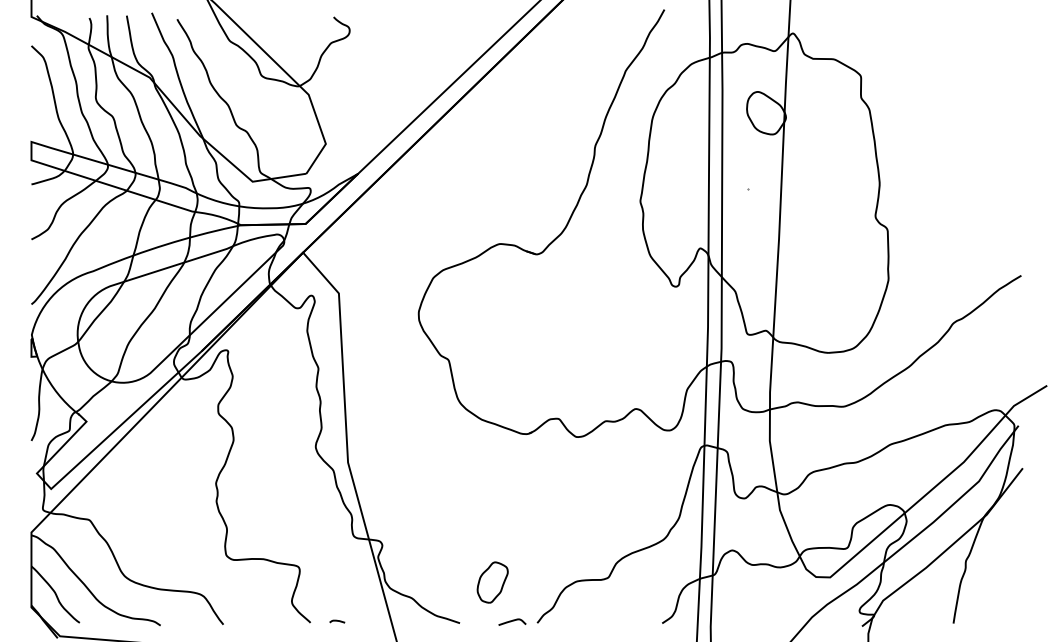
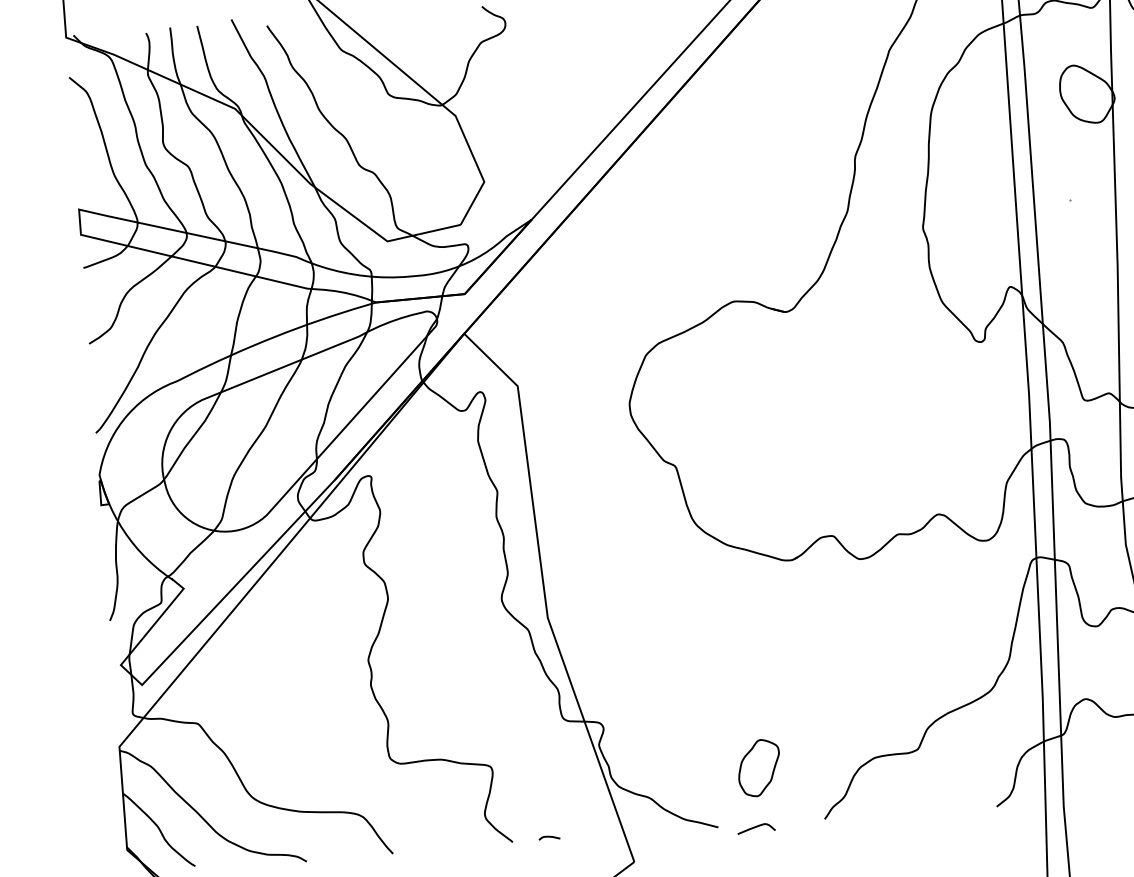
curve: (512, 621) -> (756, 827), moved

